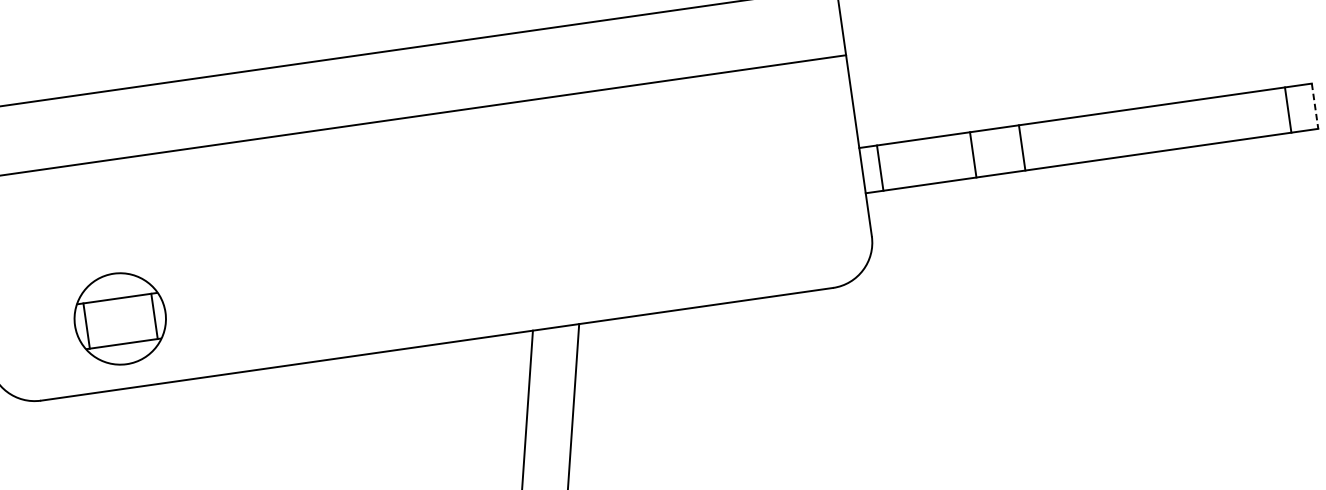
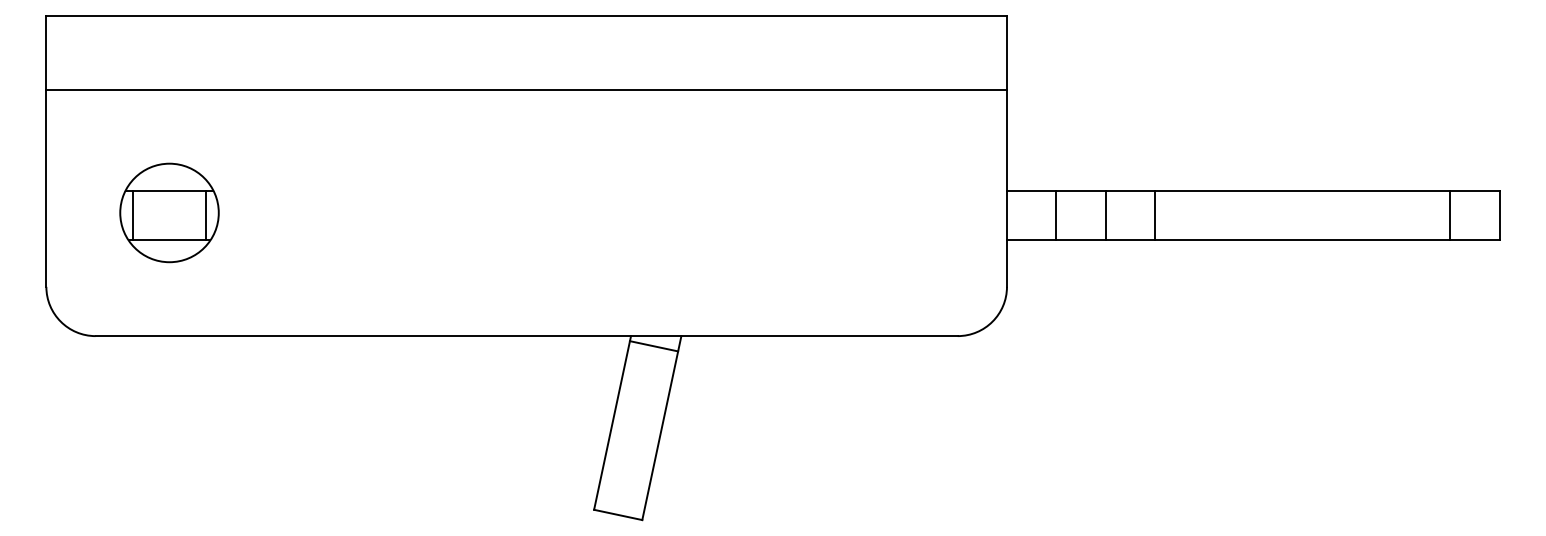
line: (1314, 106) -> (1499, 215), dashed -> solid
line: (1288, 110) -> (1450, 215), moved
line: (1021, 148) -> (1154, 215), moved
line: (973, 154) -> (1105, 215), moved
line: (880, 168) -> (1056, 215), moved
part: (120, 318) -> (169, 212), moved
line: (554, 337) -> (653, 346), added

